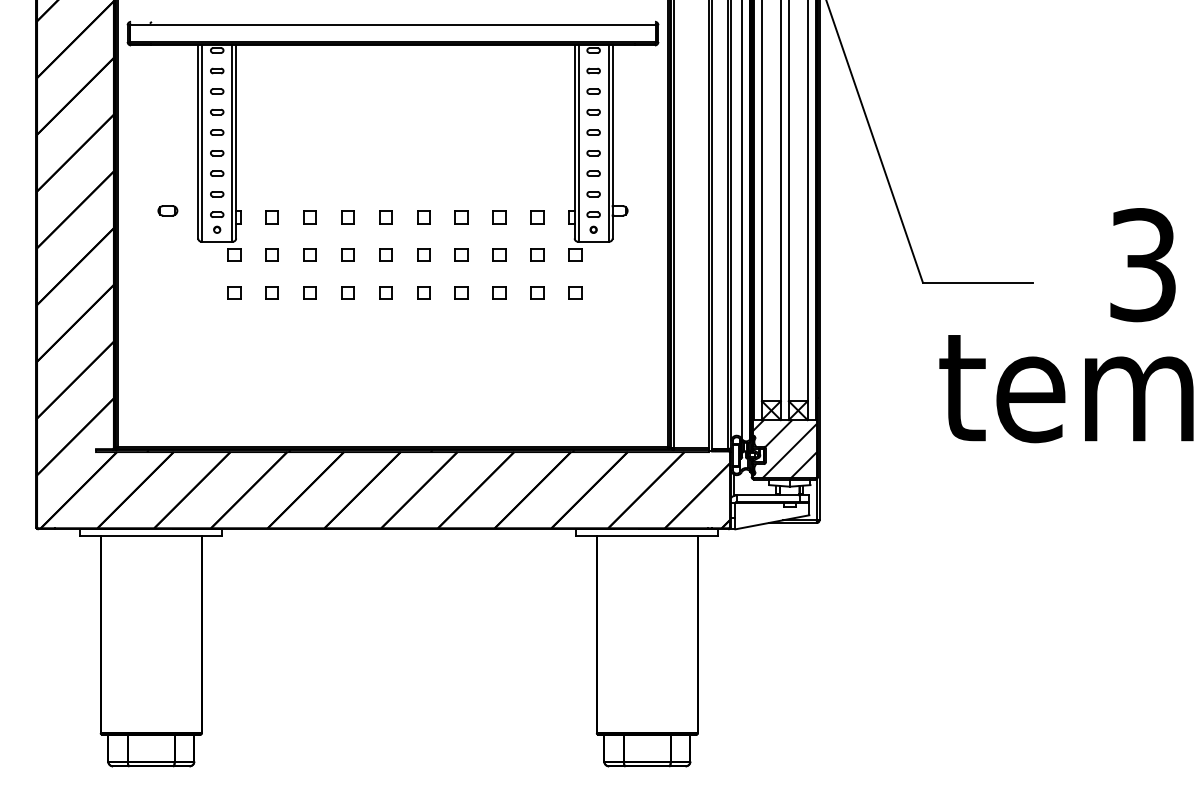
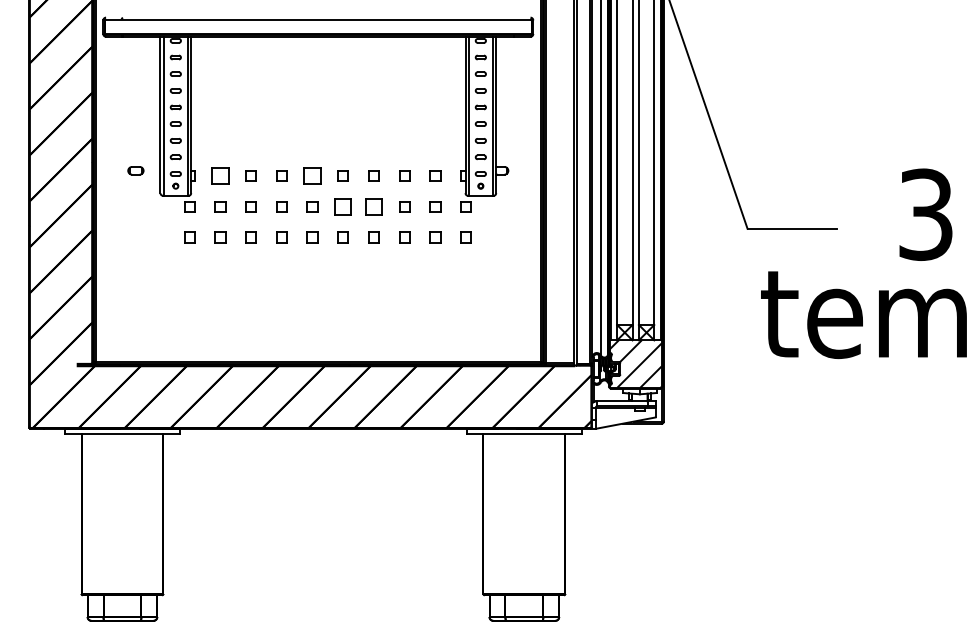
part: (271, 217) -> (219, 176), size x1.6
part: (385, 217) -> (312, 176), size x1.6
part: (423, 254) -> (342, 206), size x1.6
part: (461, 254) -> (373, 206), size x1.6

